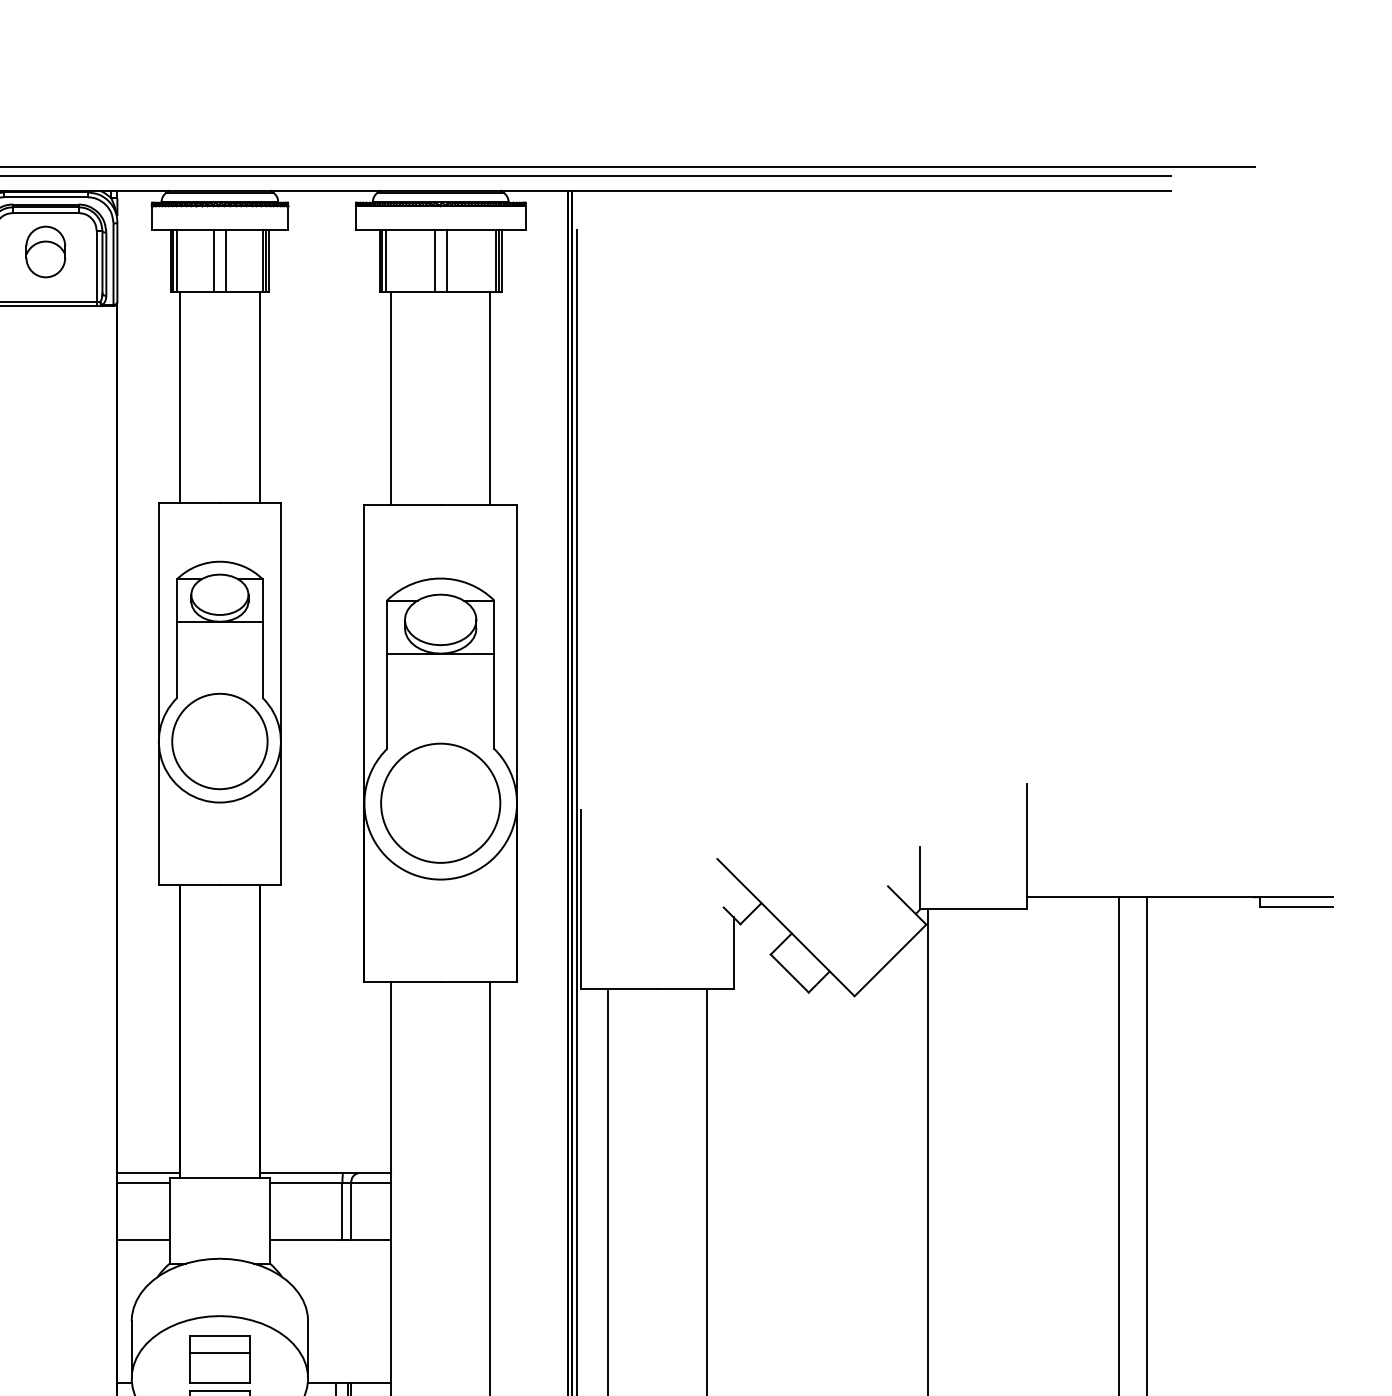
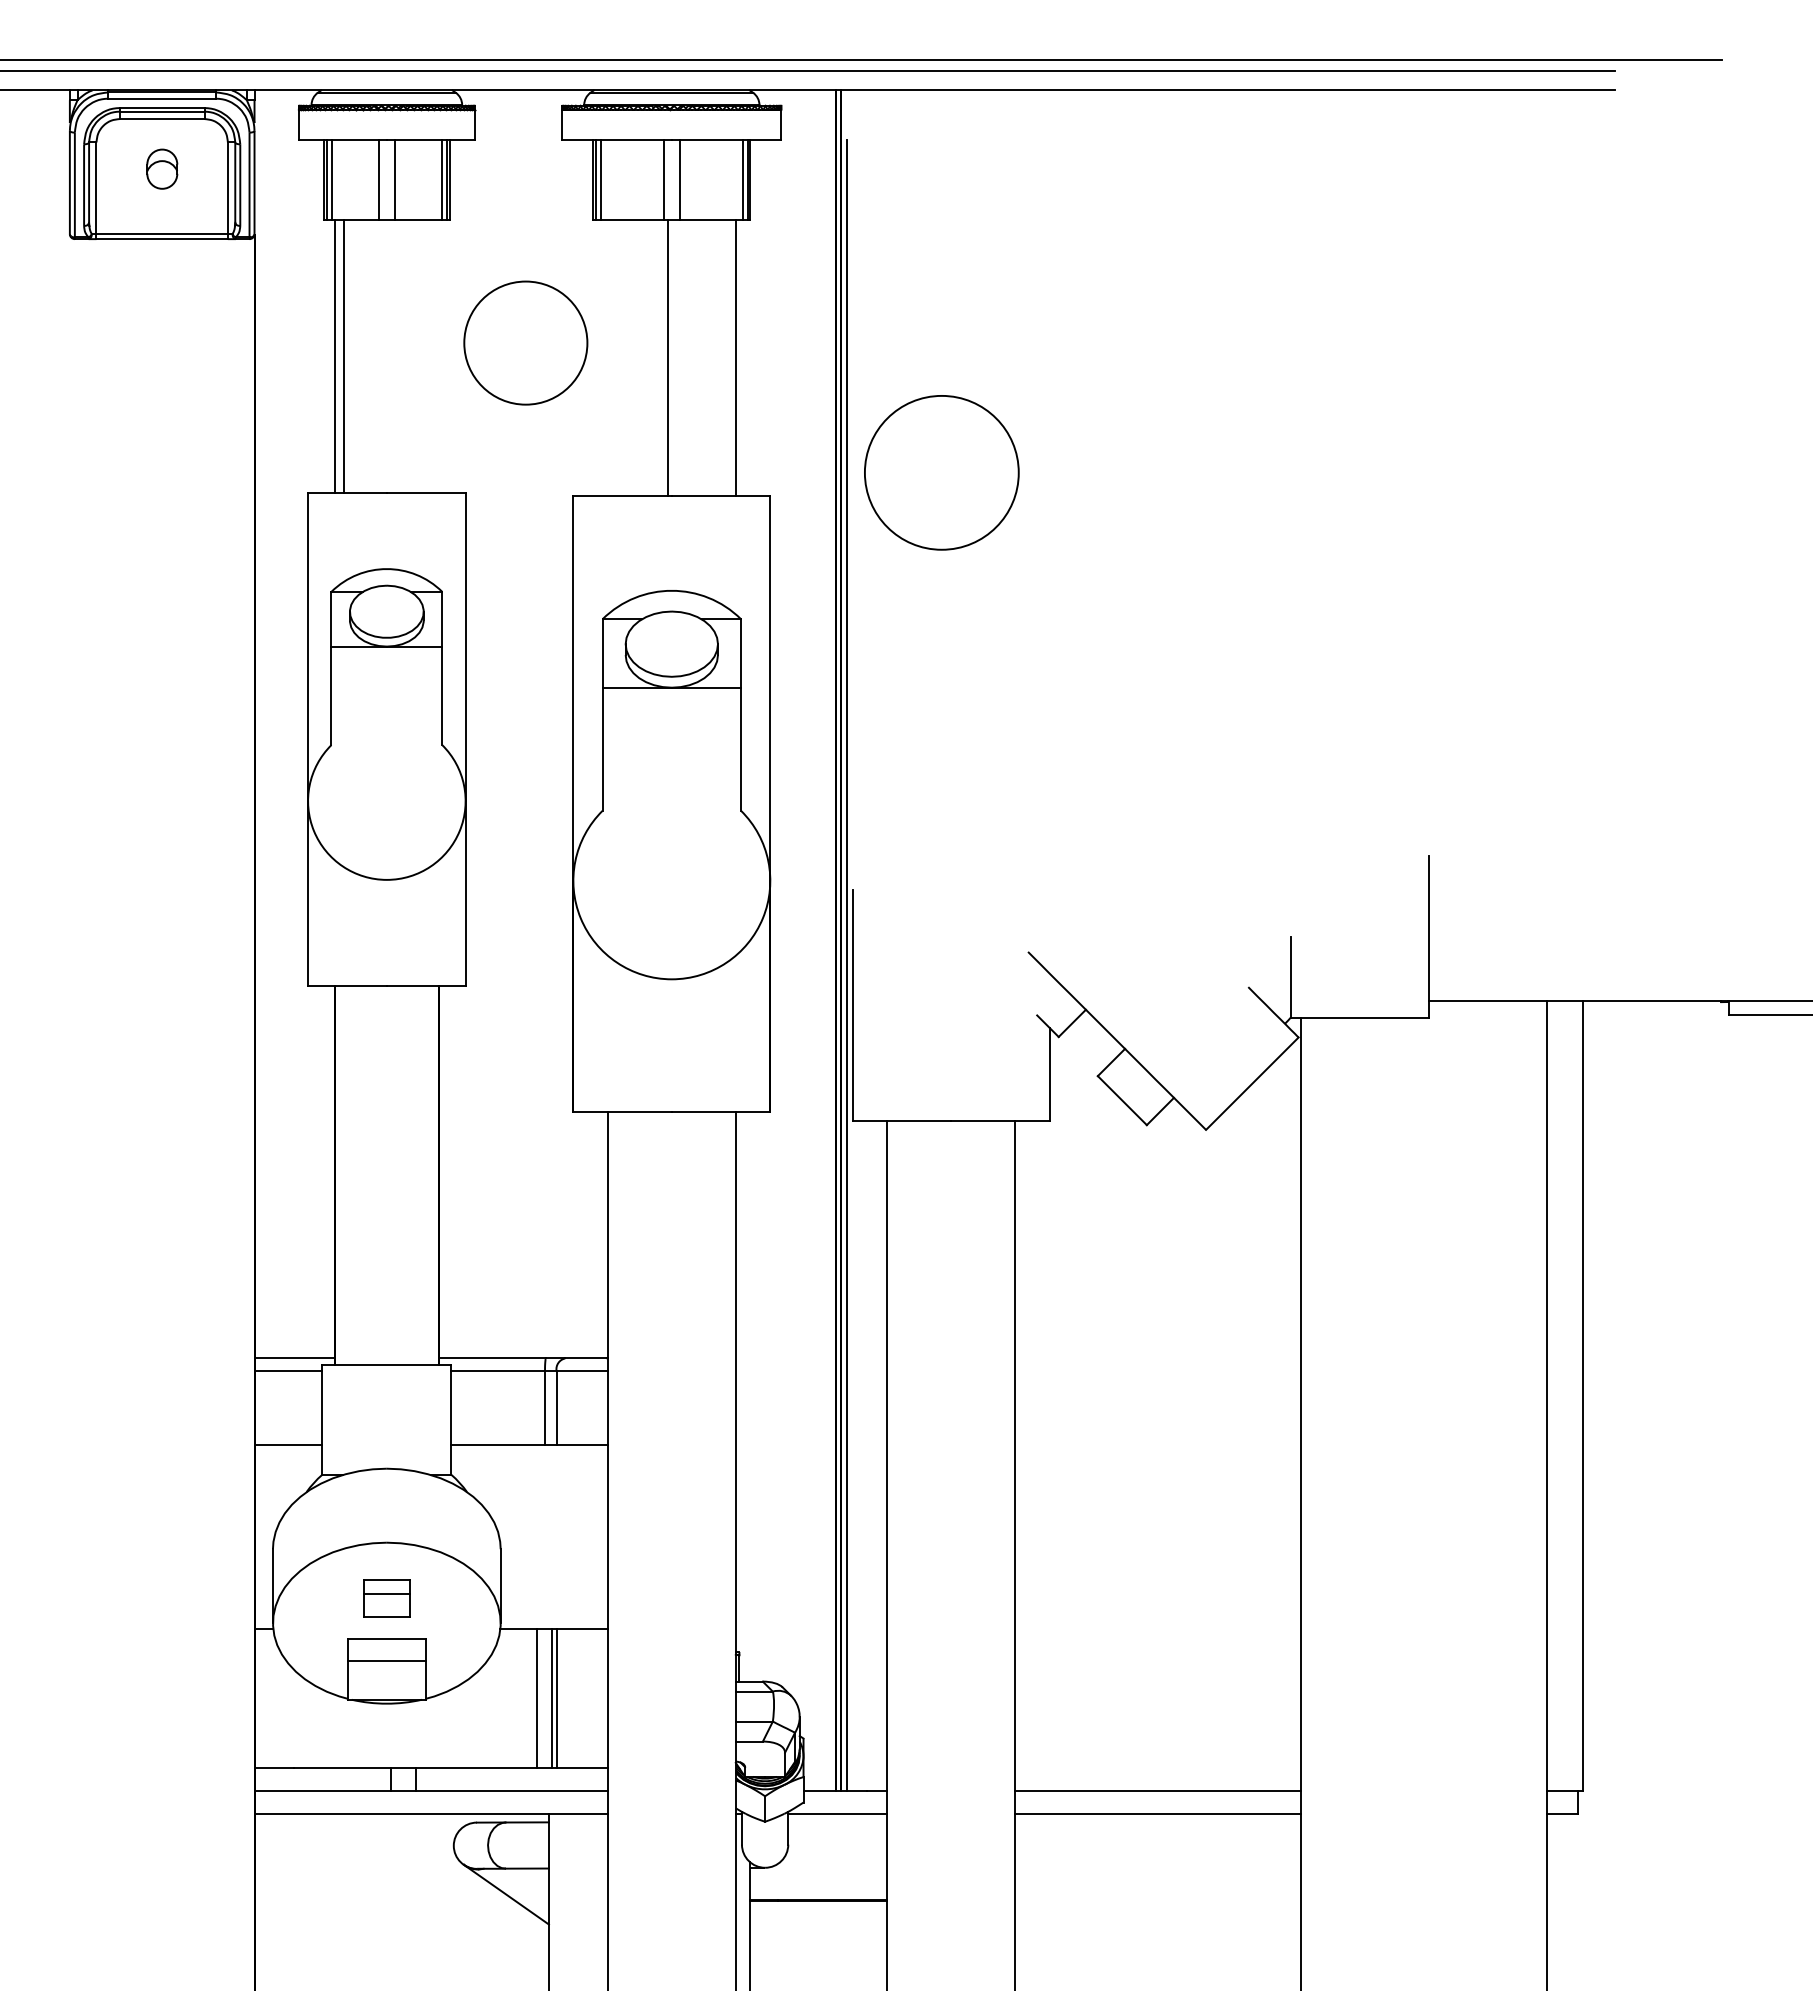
part: (46, 251) -> (162, 168), size x0.6
line: (259, 397) -> (343, 356), moved
line: (390, 398) -> (667, 358), moved
circle: (219, 741) -> (525, 342), moved
circle: (440, 803) -> (941, 472), moved
part: (219, 1359) -> (386, 1598), size x0.6

